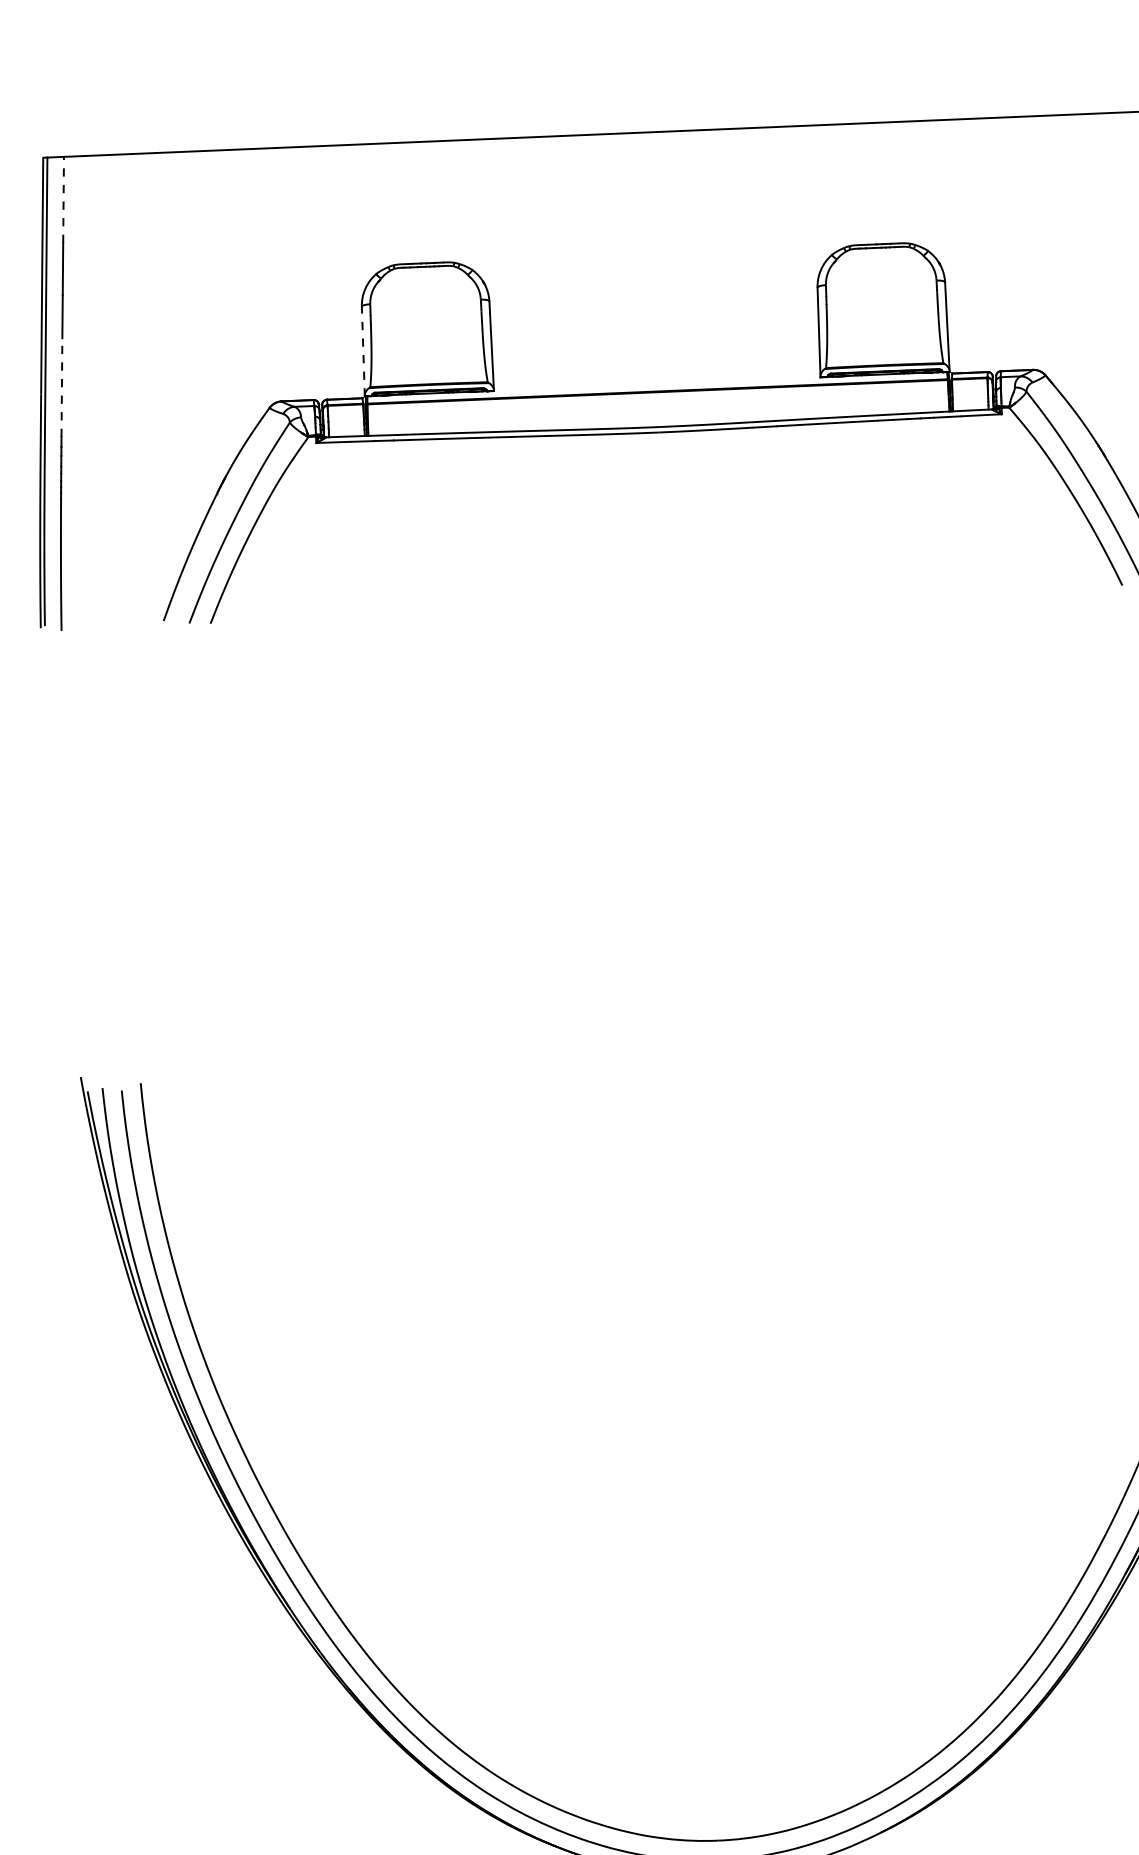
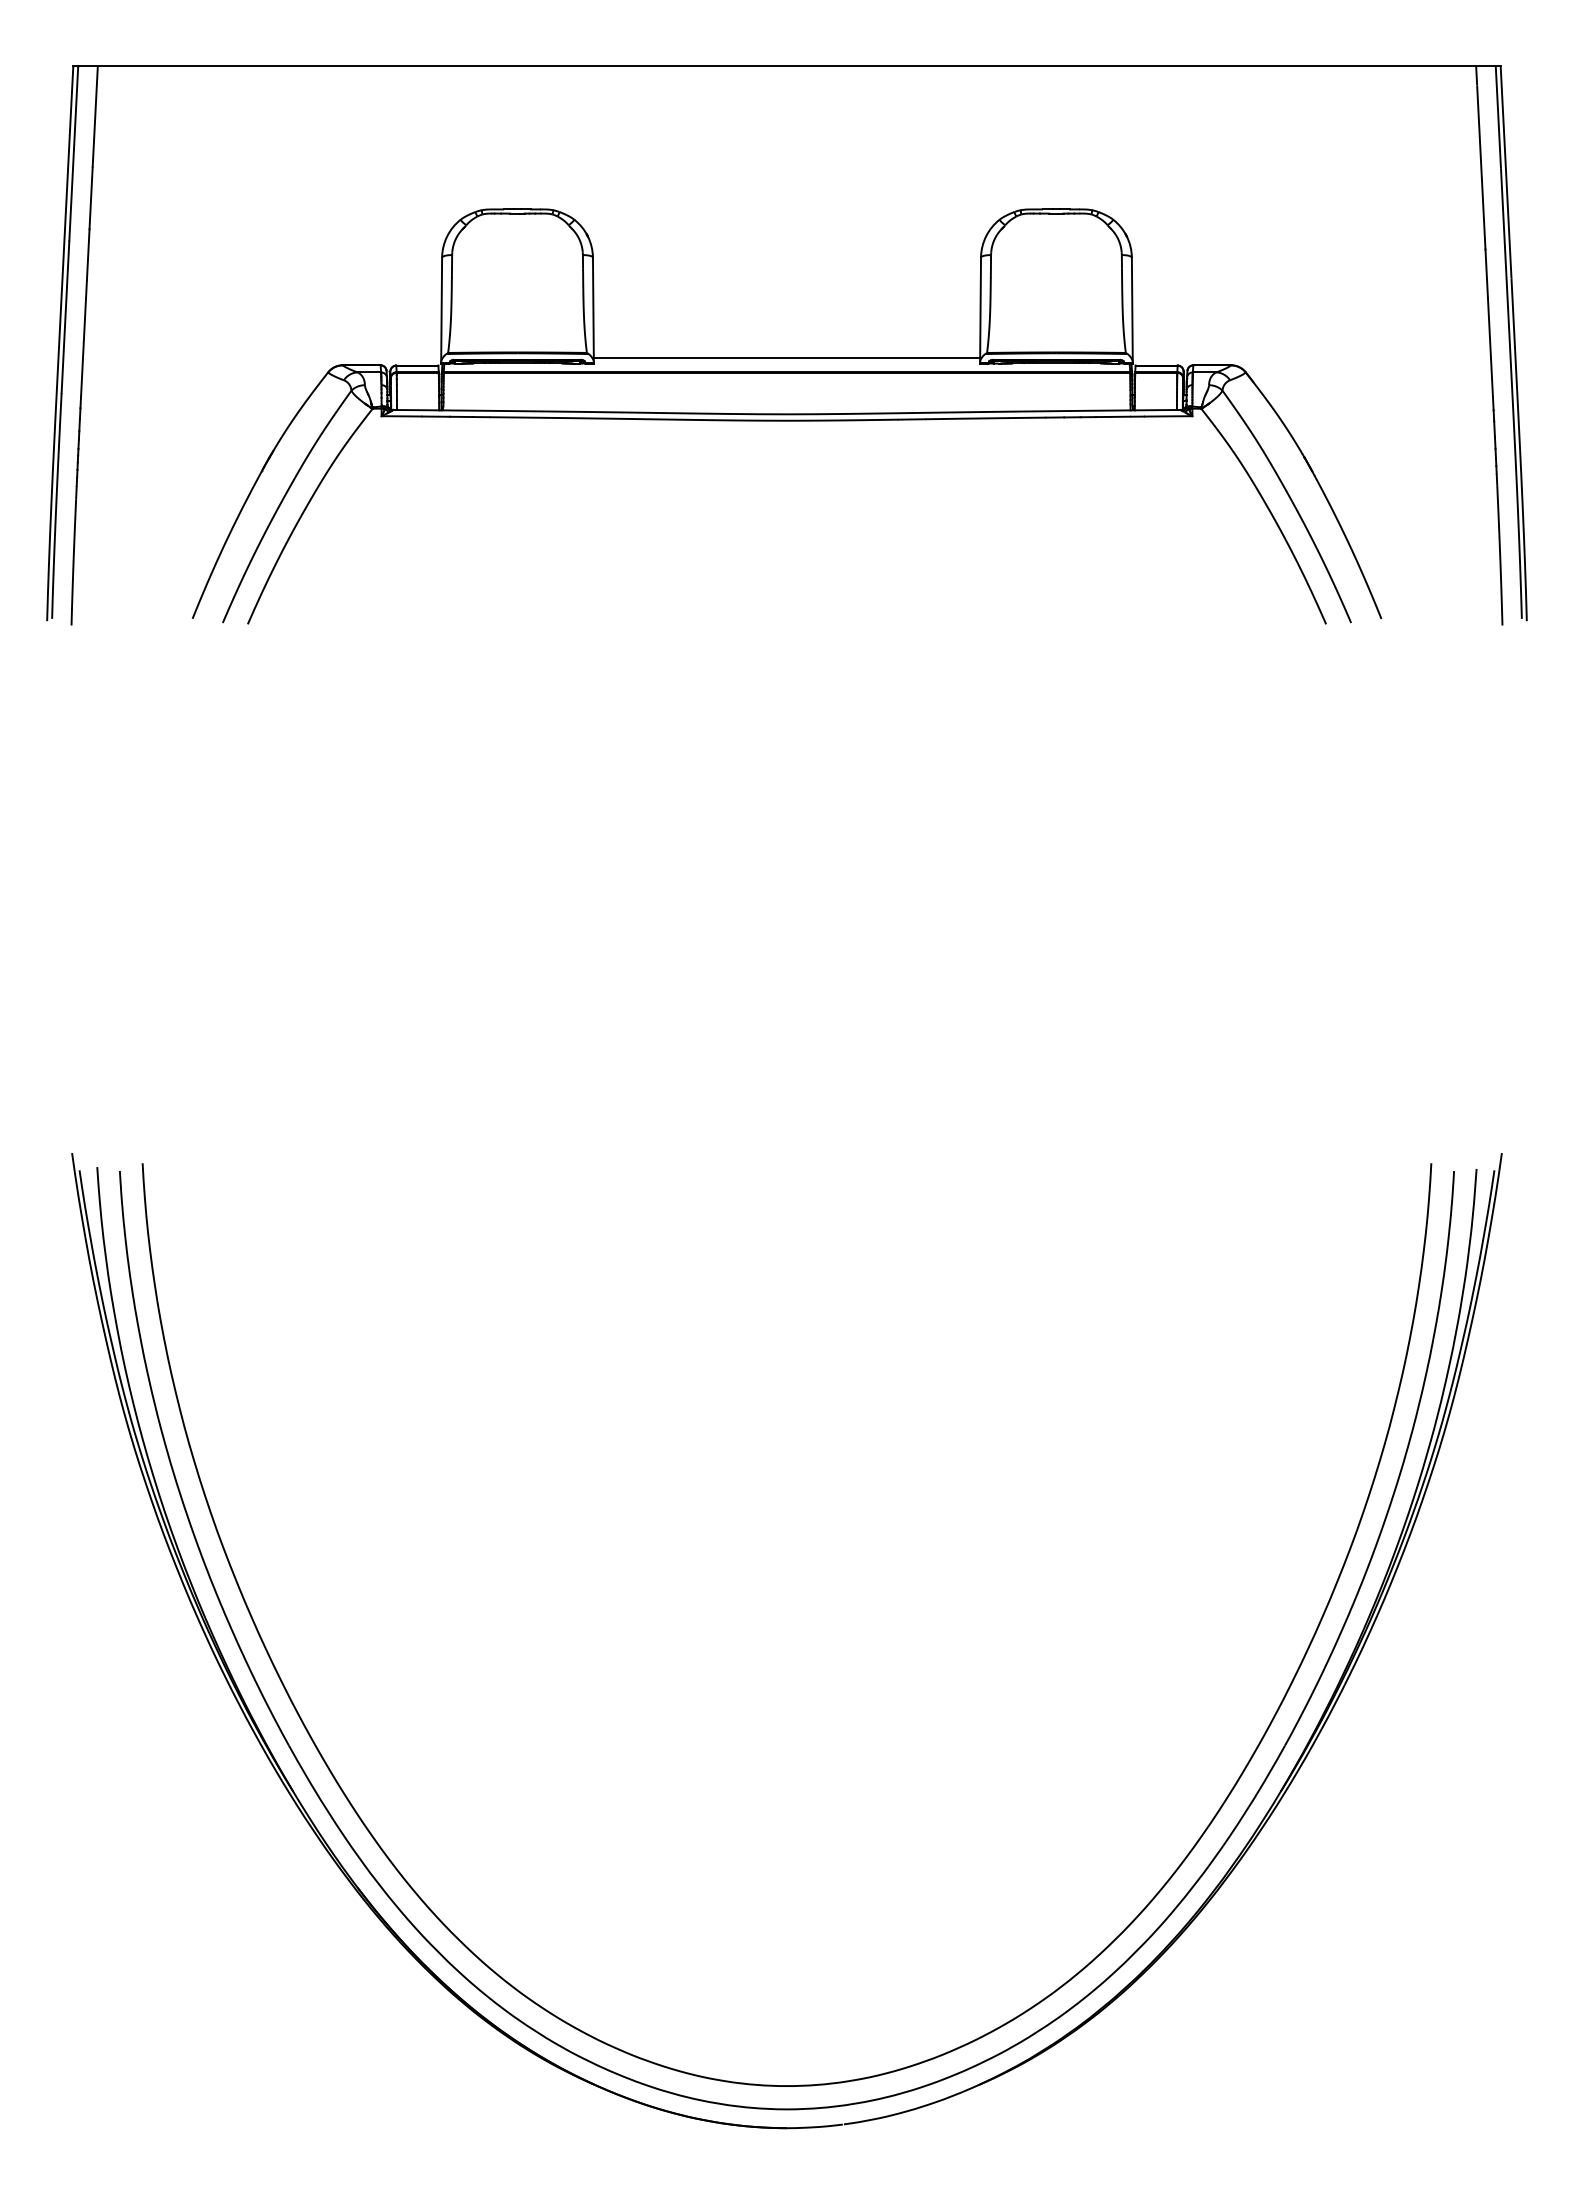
line: (63, 198) -> (95, 115), dashed -> solid
line: (363, 351) -> (441, 310), dashed -> solid
line: (656, 379) -> (786, 358), added
line: (62, 387) -> (84, 338), dashed -> solid

